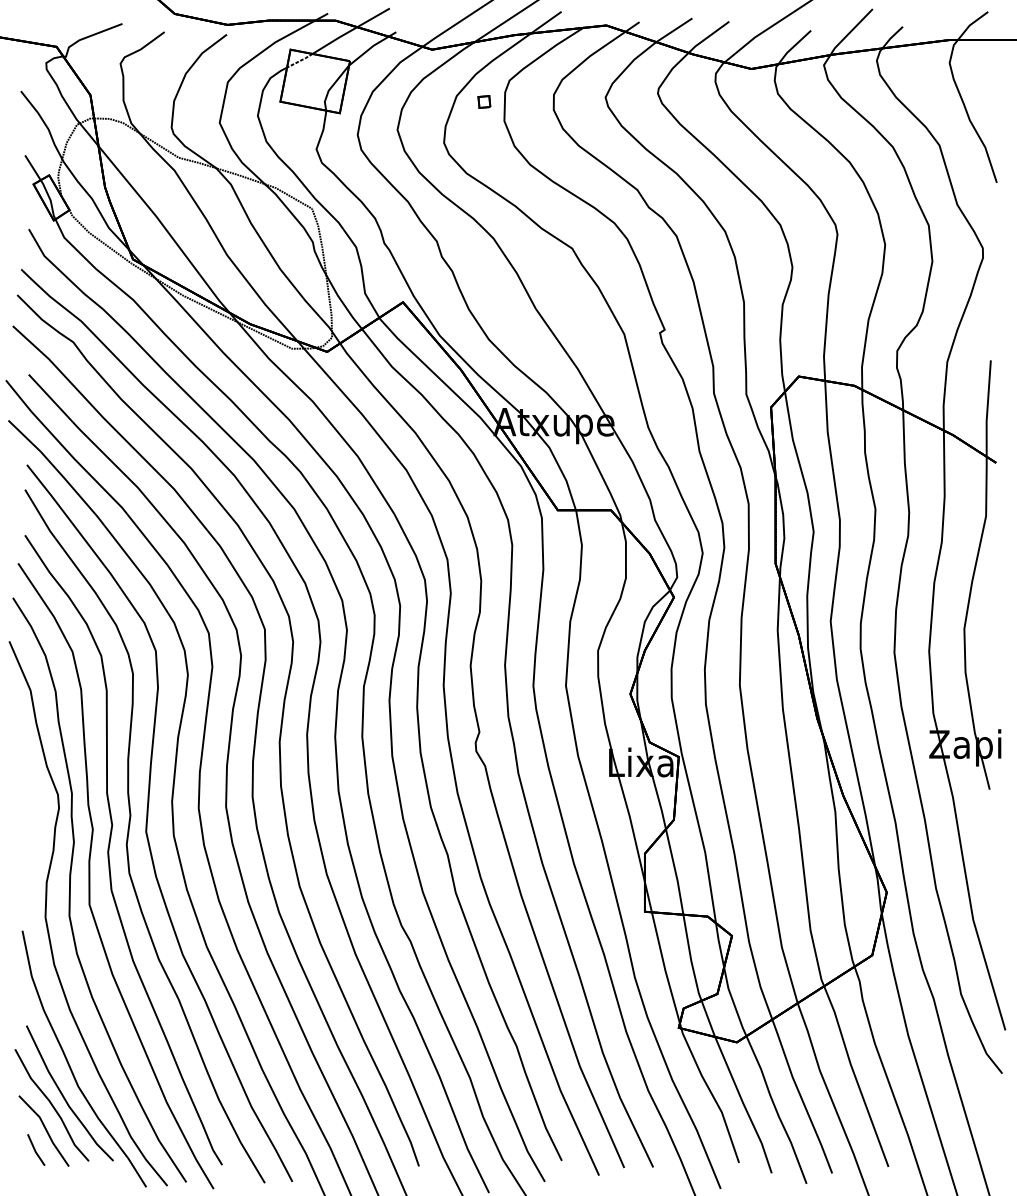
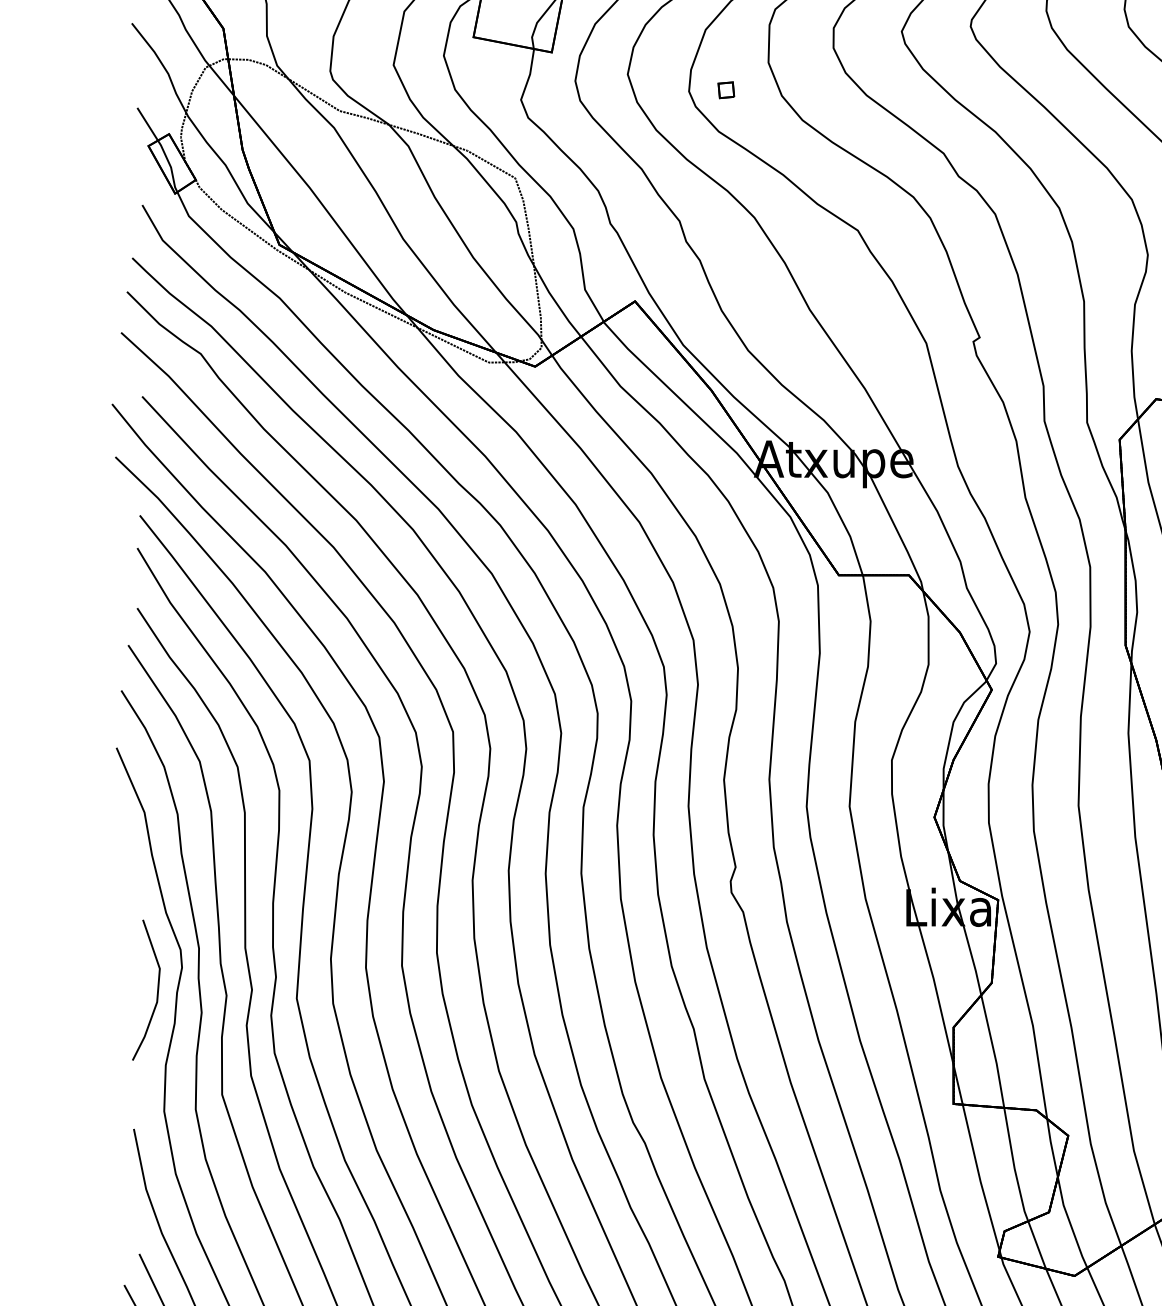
part: (484, 101) -> (726, 89), moved
line: (39, 826) -> (156, 991), added

